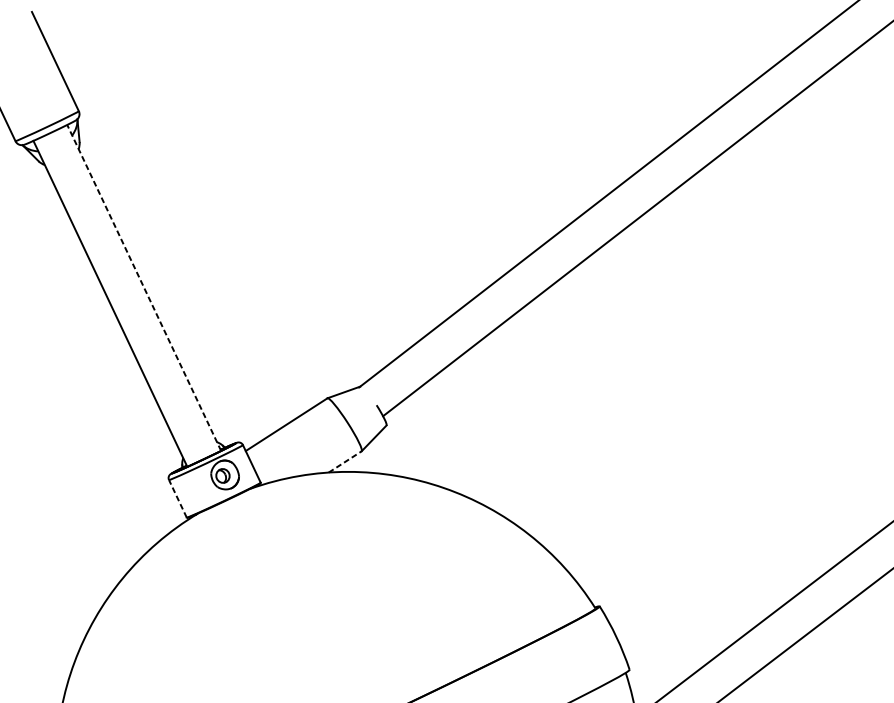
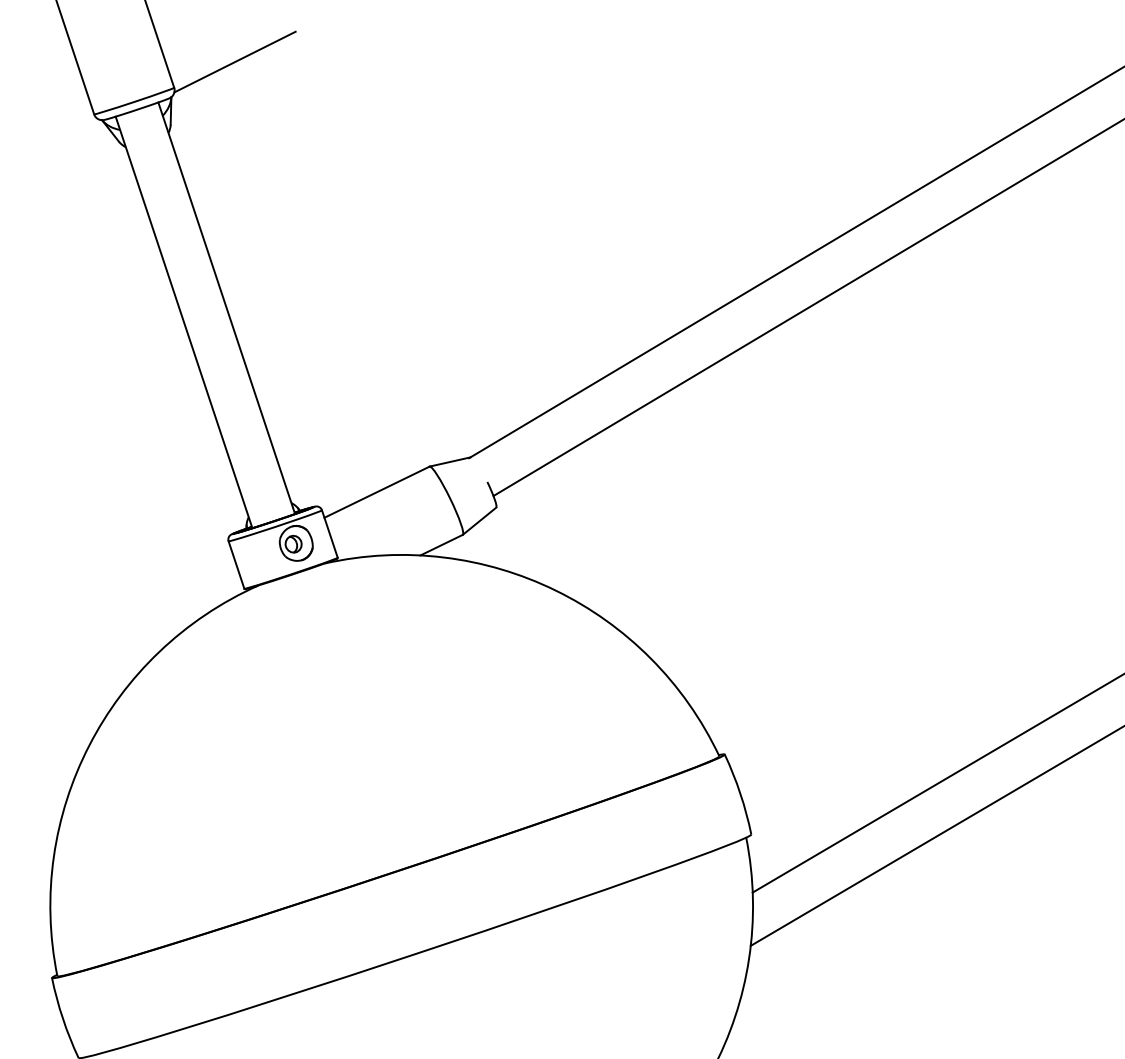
line: (125, 83) -> (234, 61), added
line: (144, 288) -> (226, 308), dashed -> solid
line: (345, 462) -> (441, 545), dashed -> solid
line: (177, 498) -> (236, 564), dashed -> solid

